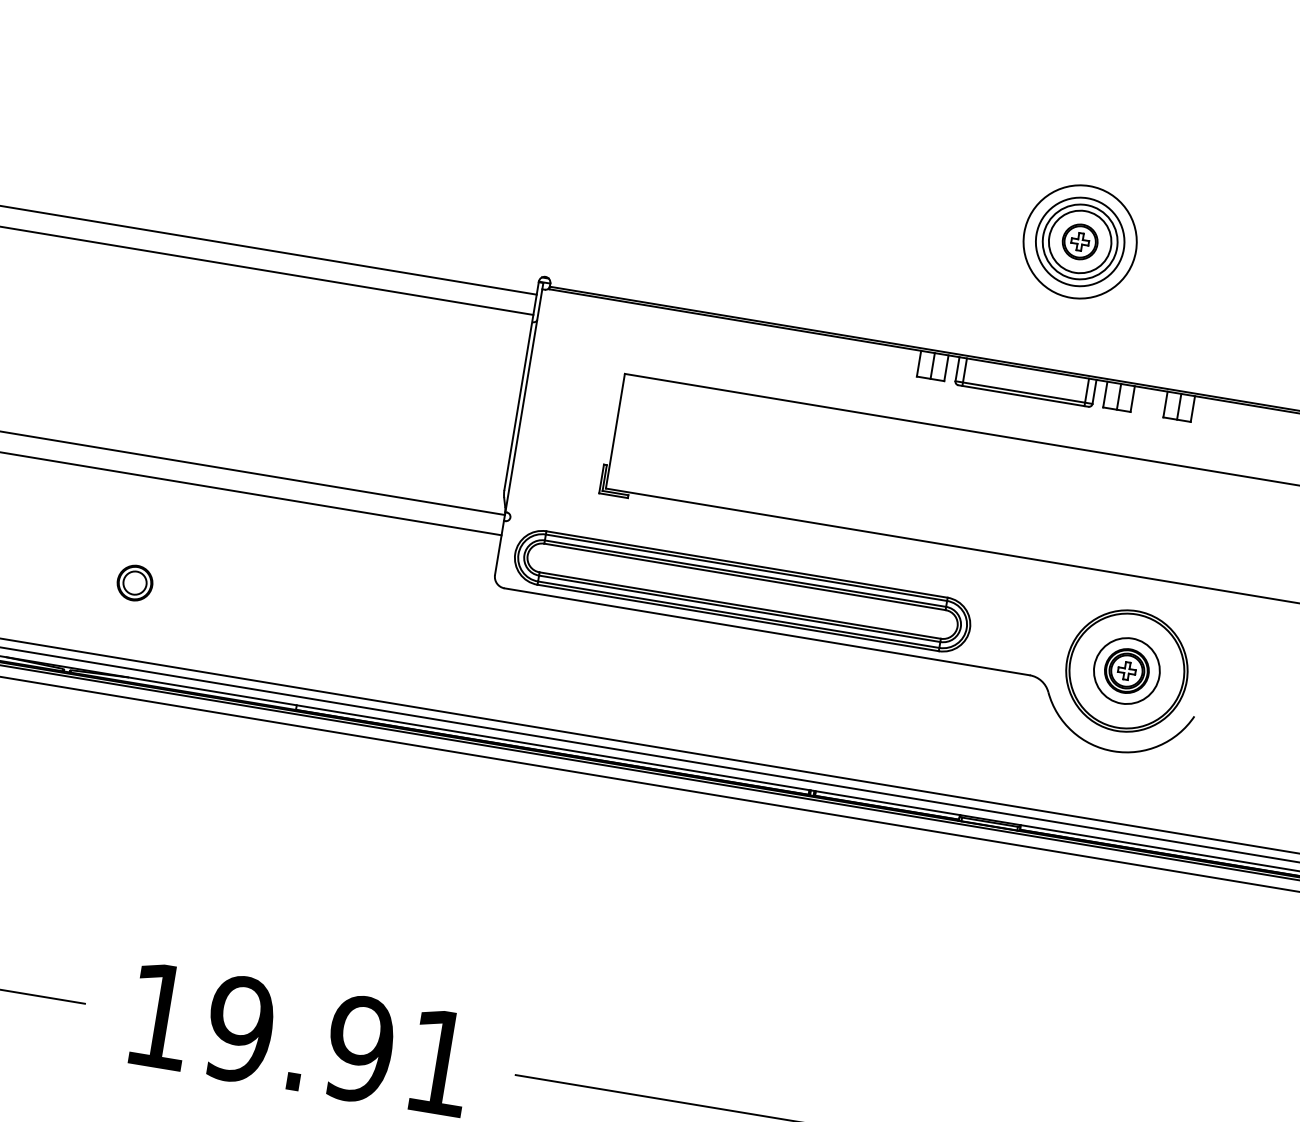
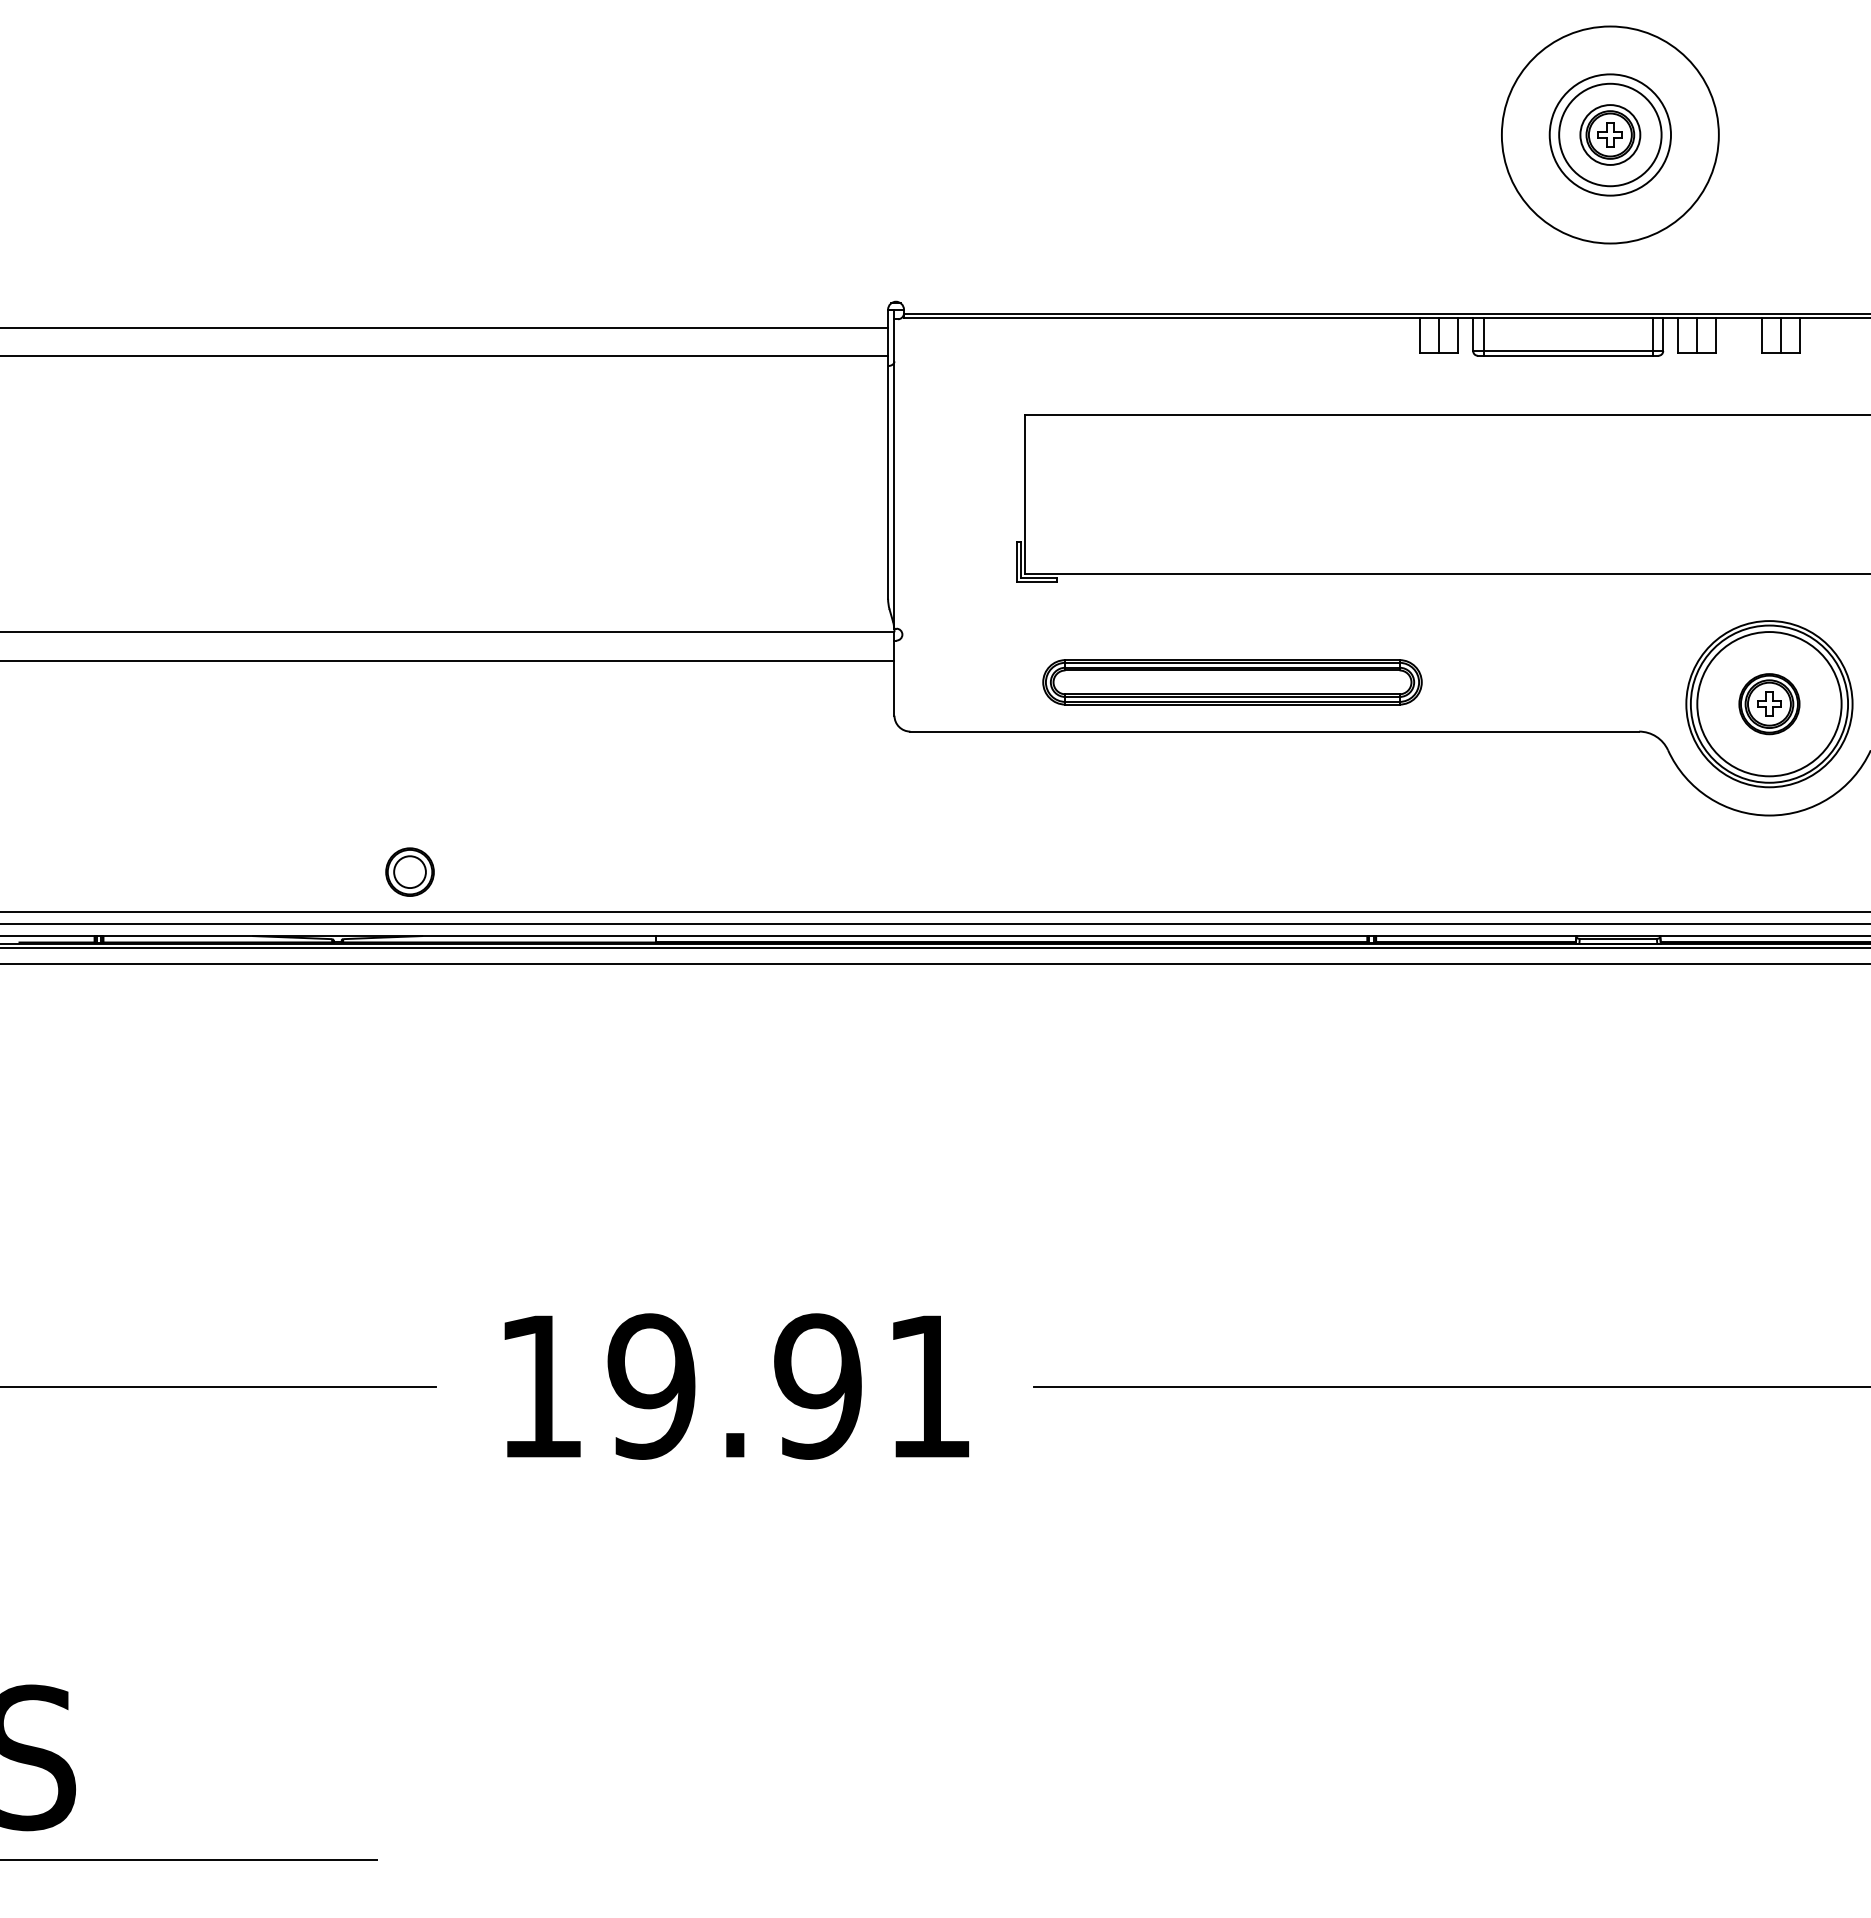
circle: (1079, 241) -> (1609, 134), size x1.4
circle: (1080, 241) -> (1610, 134), size x0.7
part: (134, 582) -> (409, 871), moved
part: (742, 591) -> (1232, 682), size x0.6
circle: (1126, 671) -> (1769, 704), size x1.6

